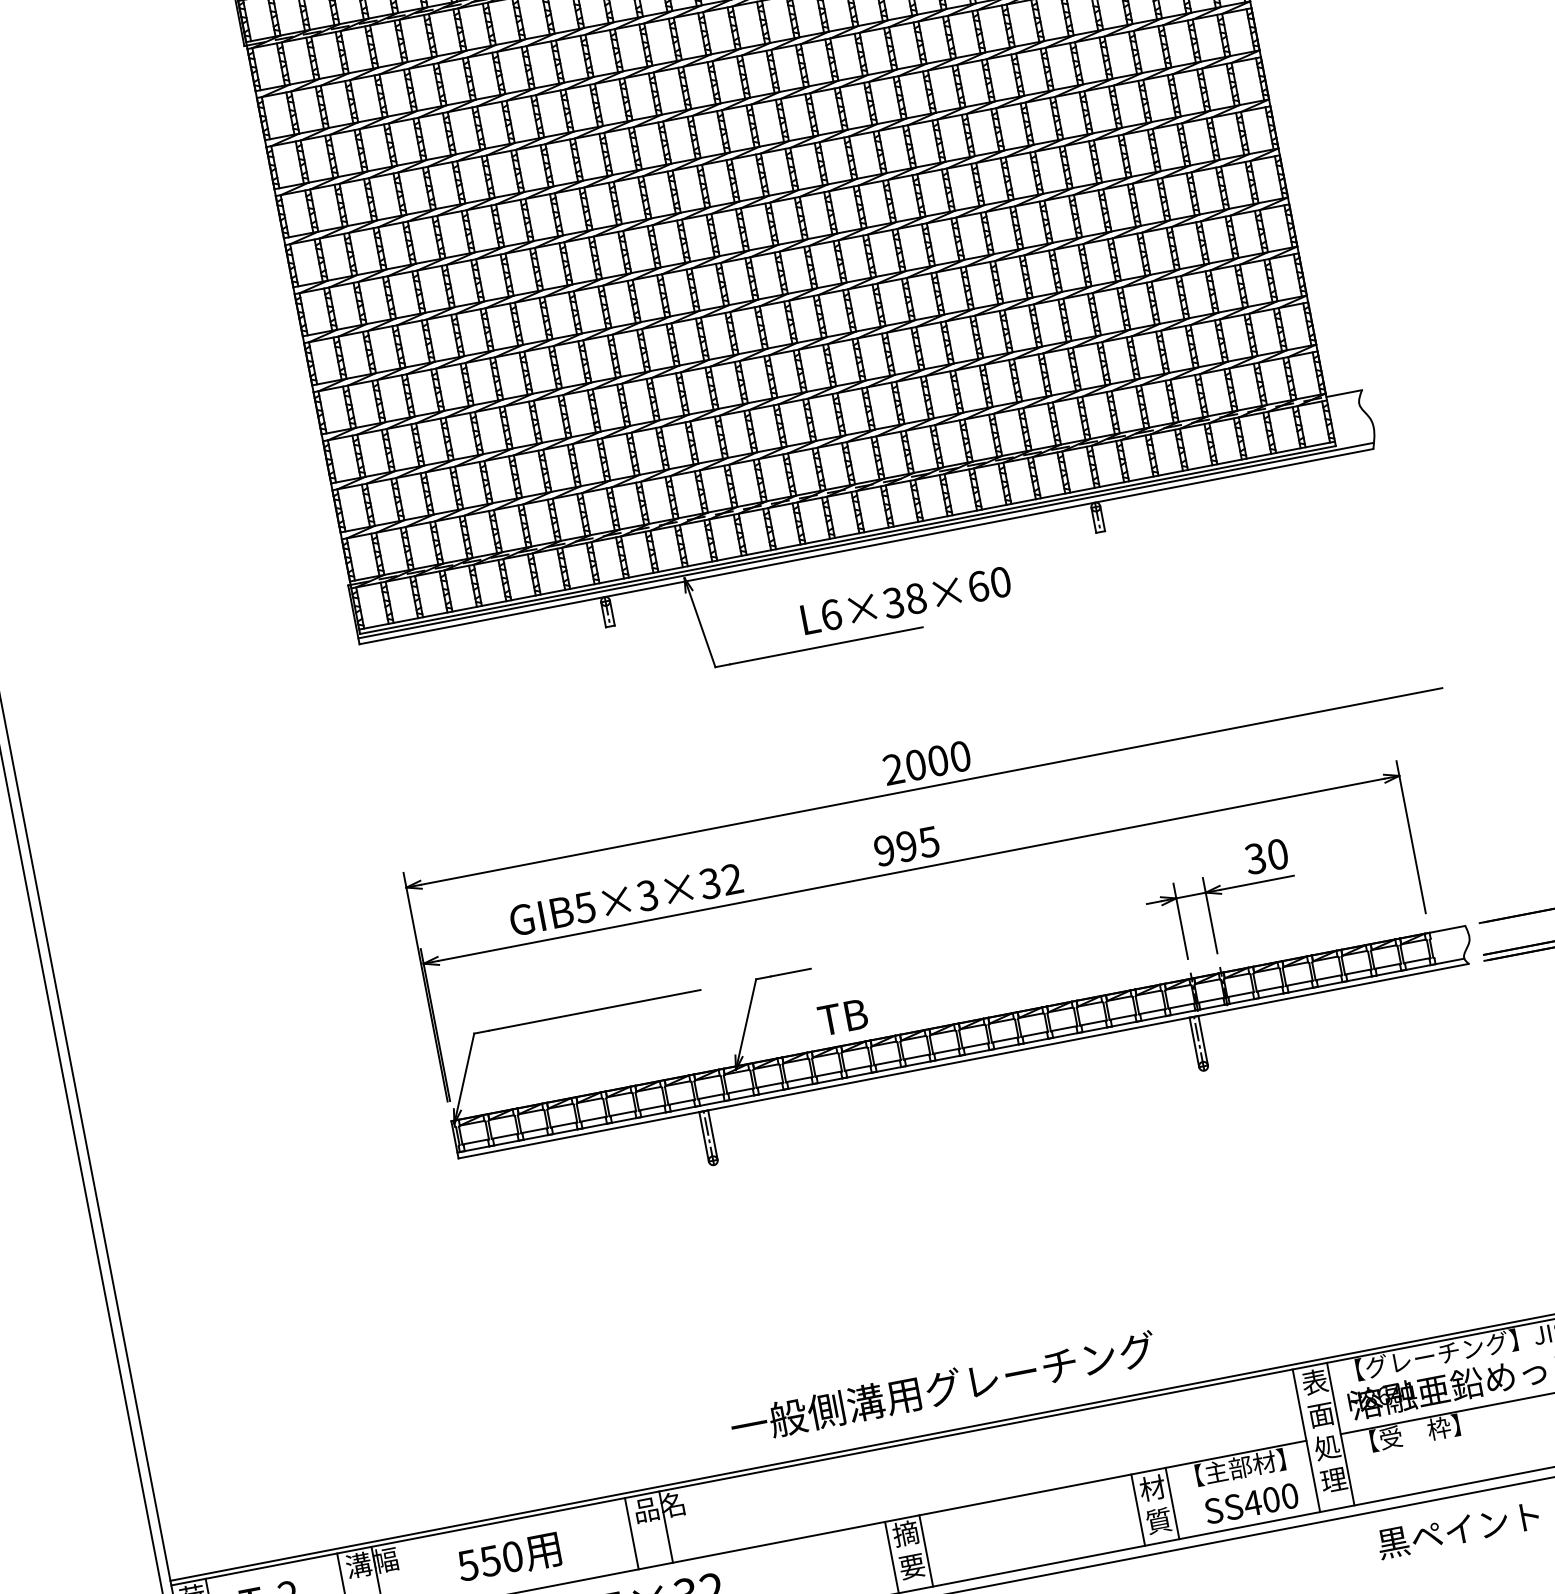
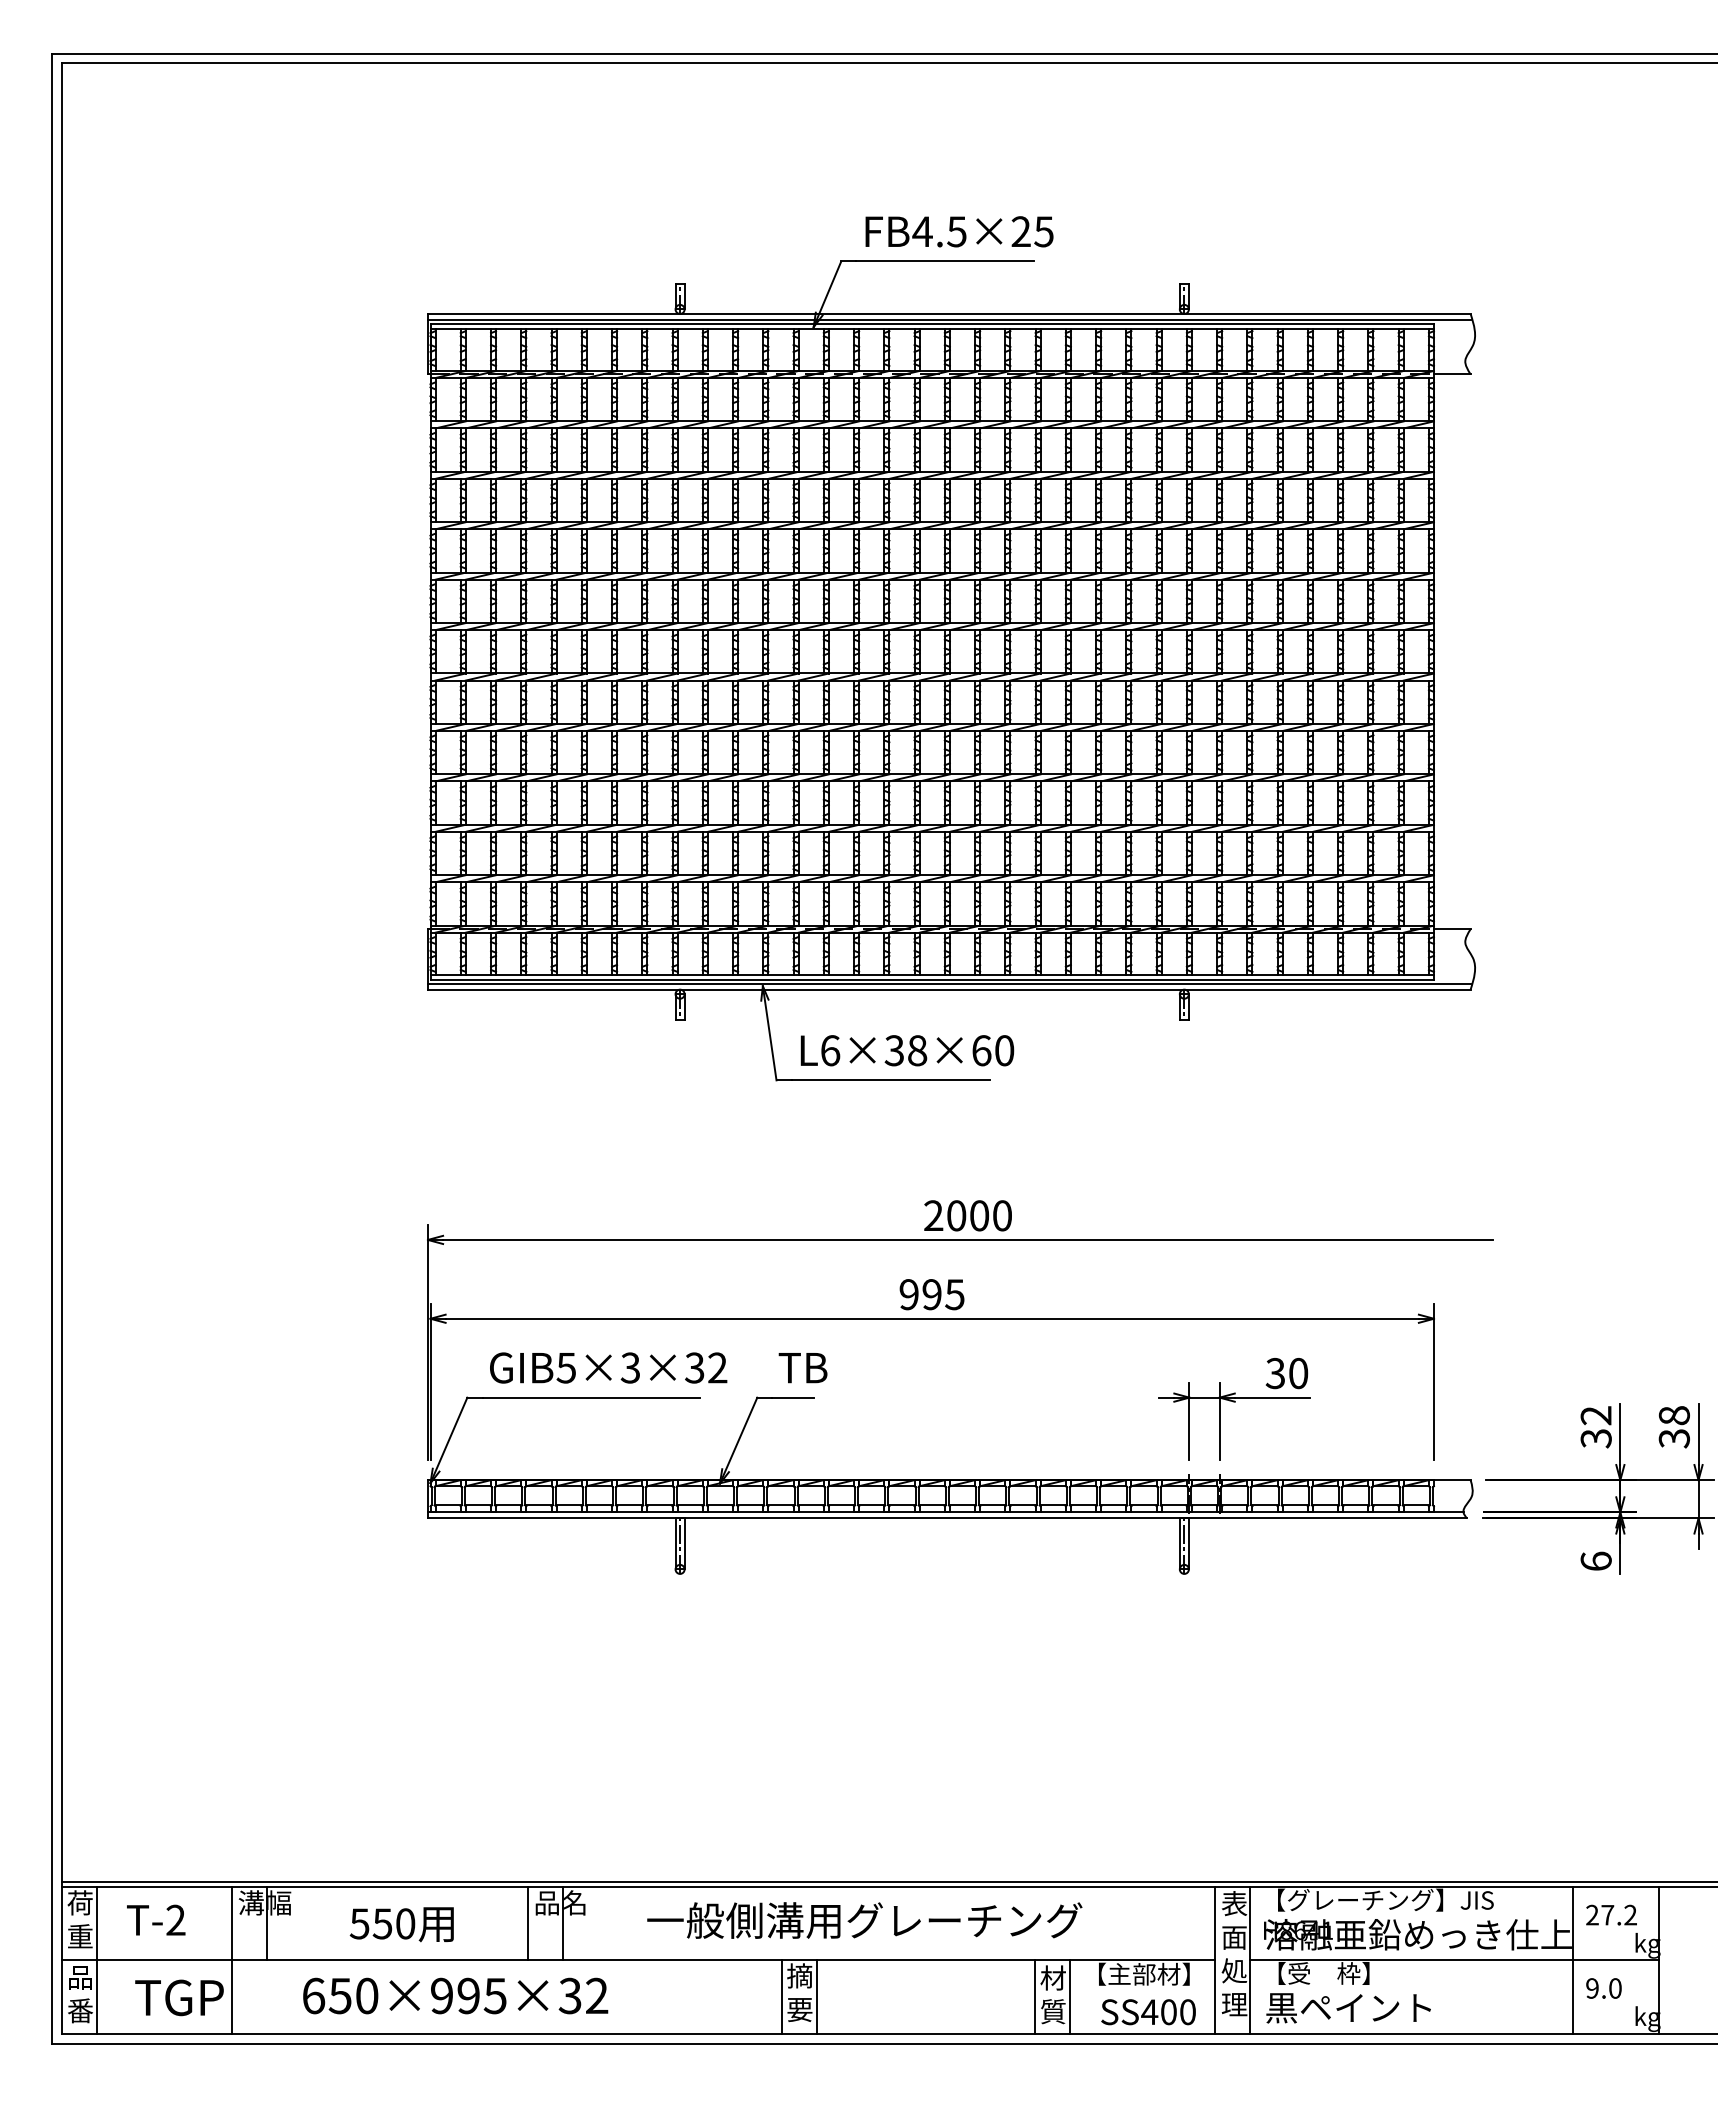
text: (906, 600) -> (907, 1050), moved
text: (626, 899) -> (608, 1367), moved
text: (842, 1017) -> (802, 1368), moved
text: (942, 1387) -> (864, 1920), moved
text: (1458, 1530) -> (1348, 2008), moved

